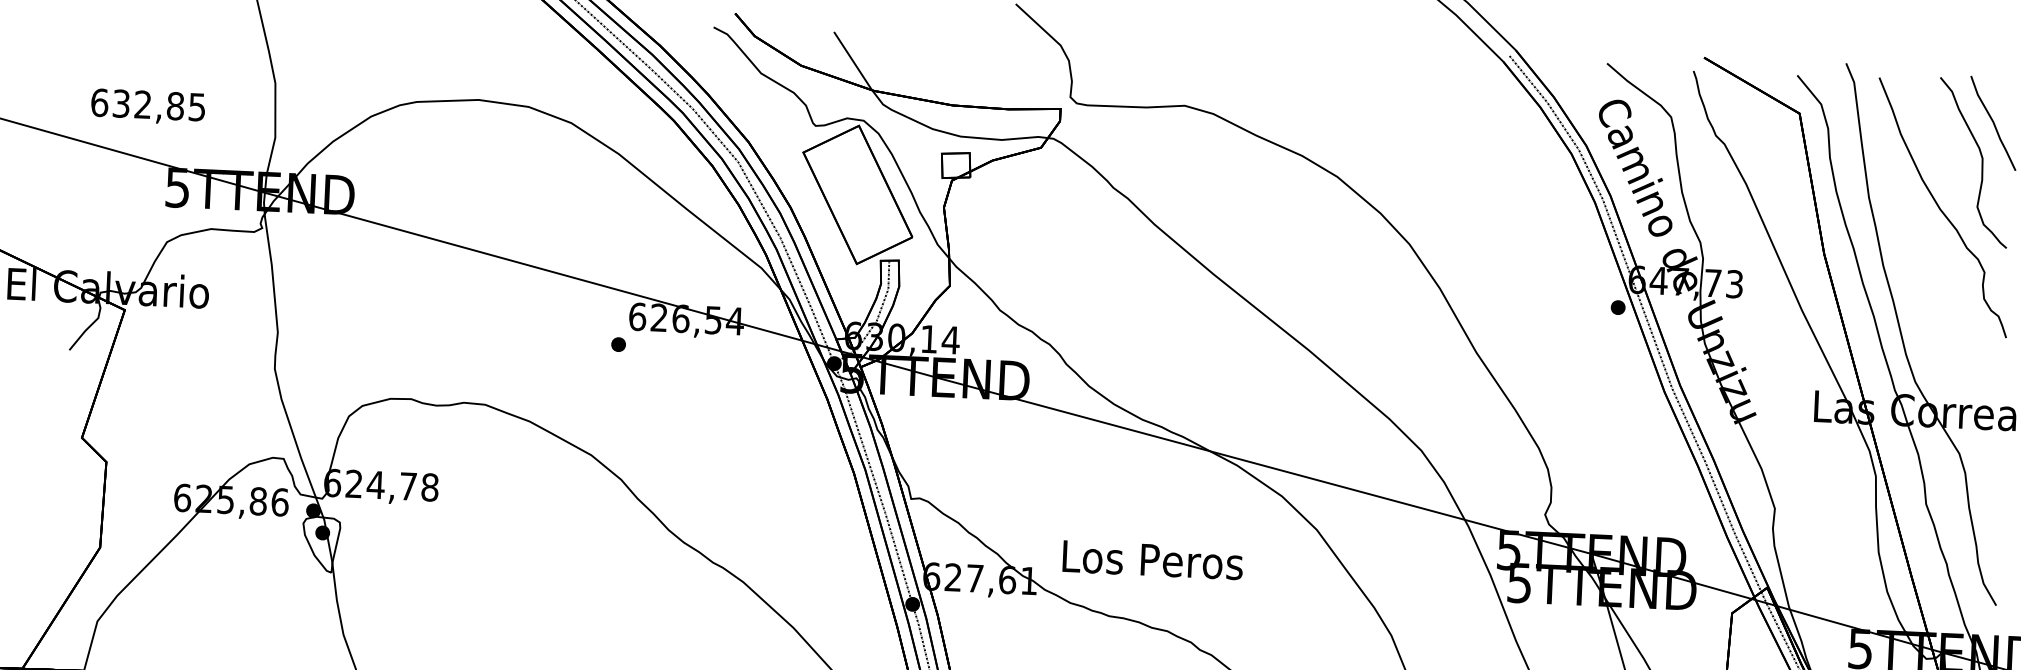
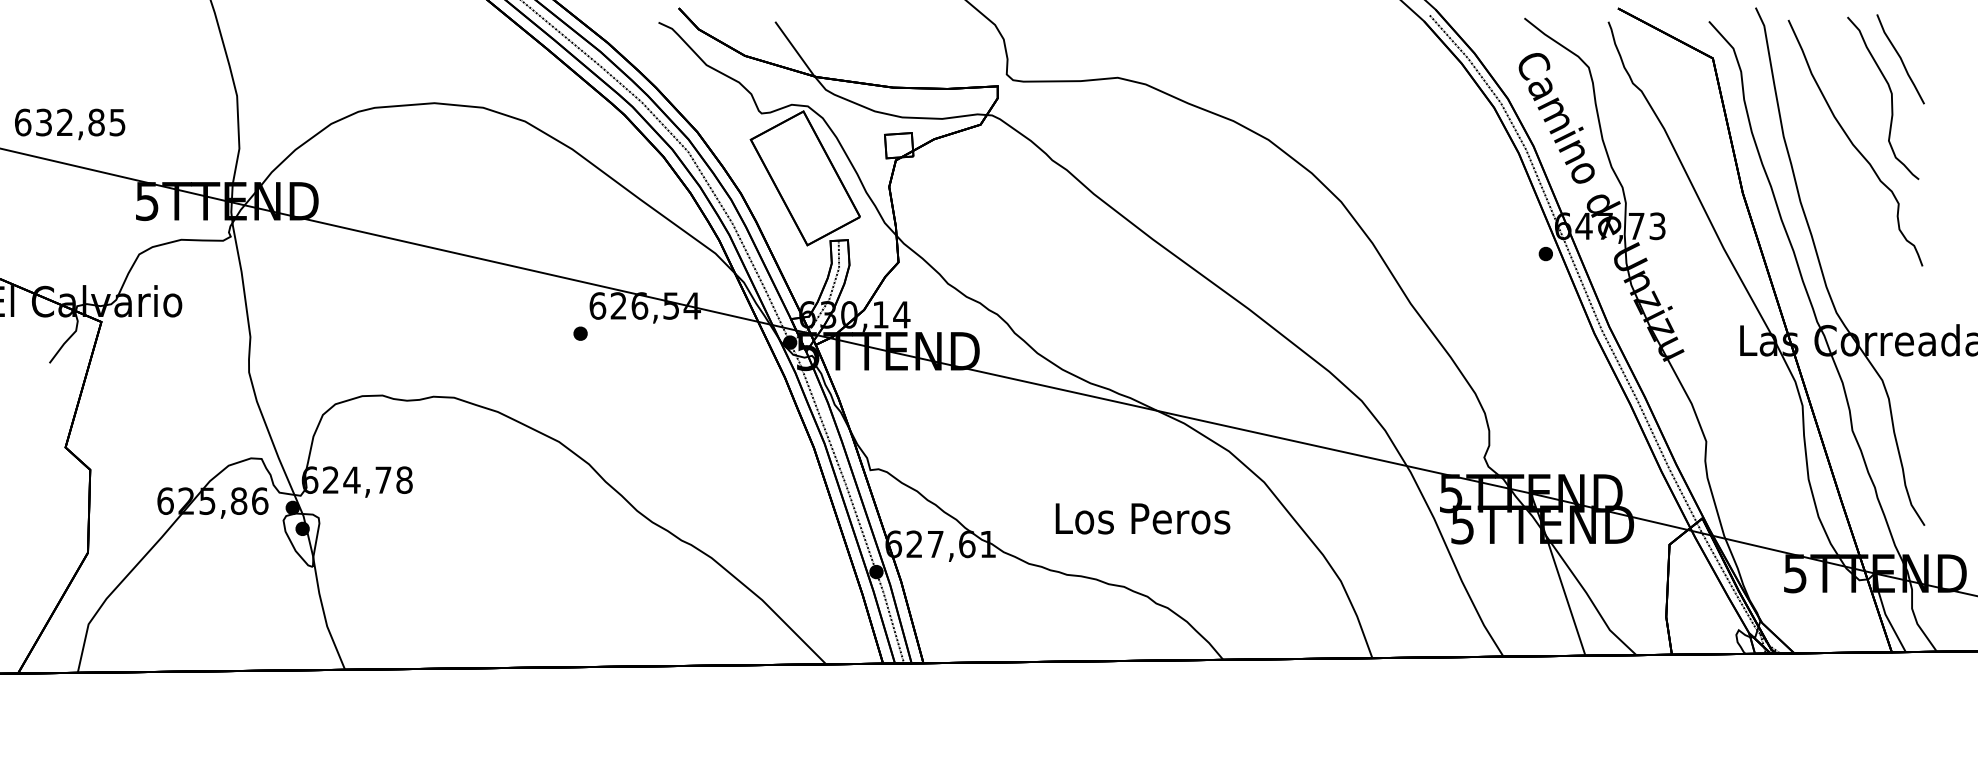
text: (148, 107) -> (70, 124), moved
text: (1152, 559) -> (1142, 518), moved

